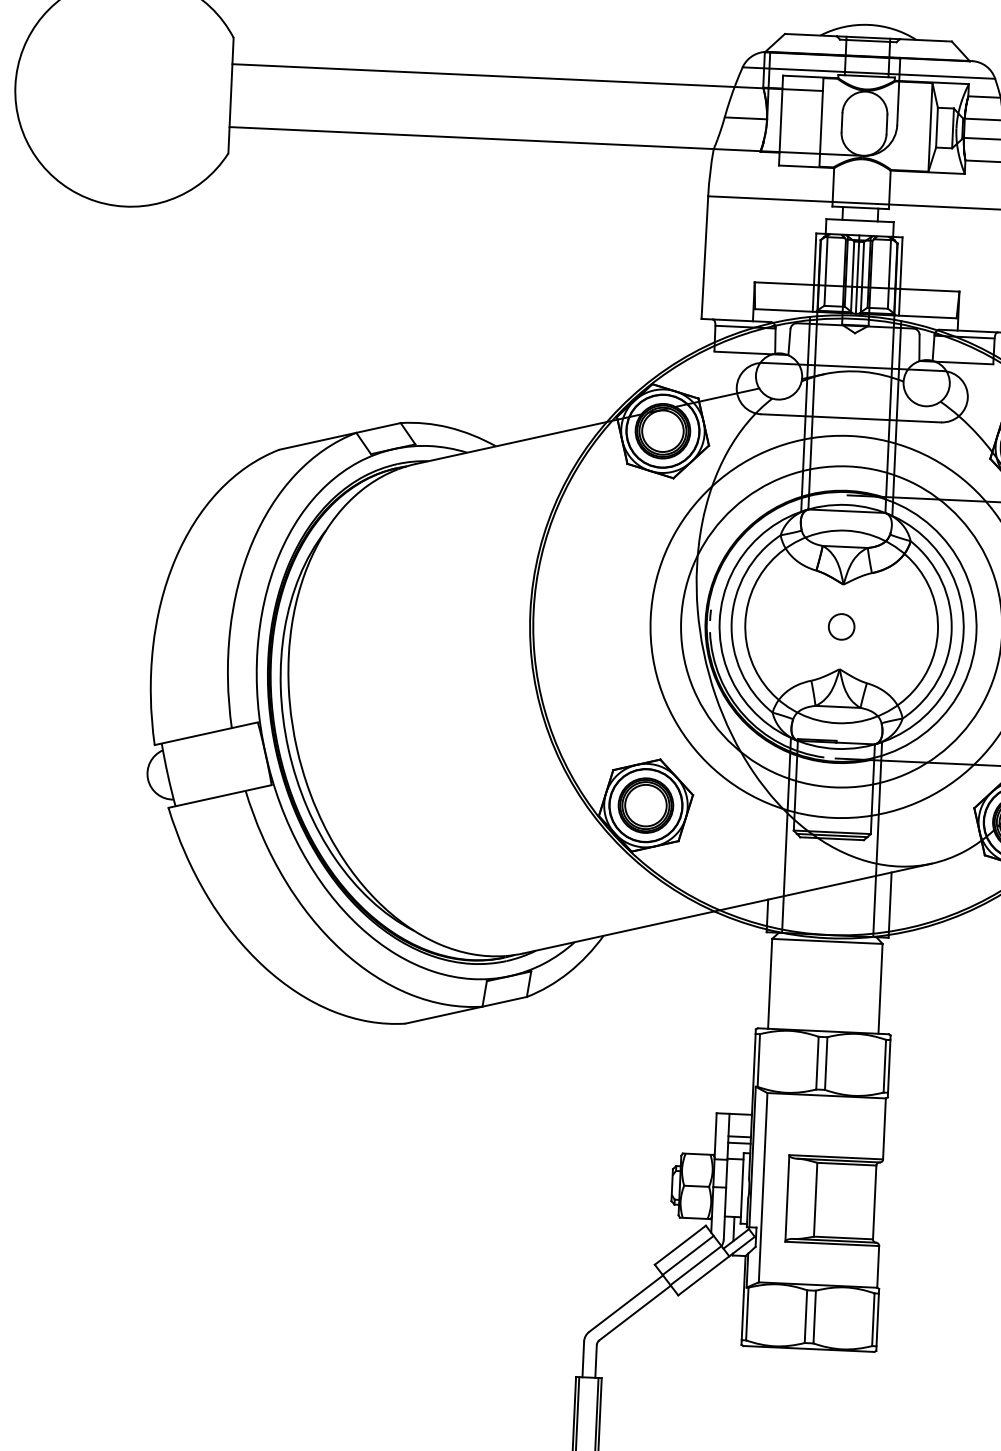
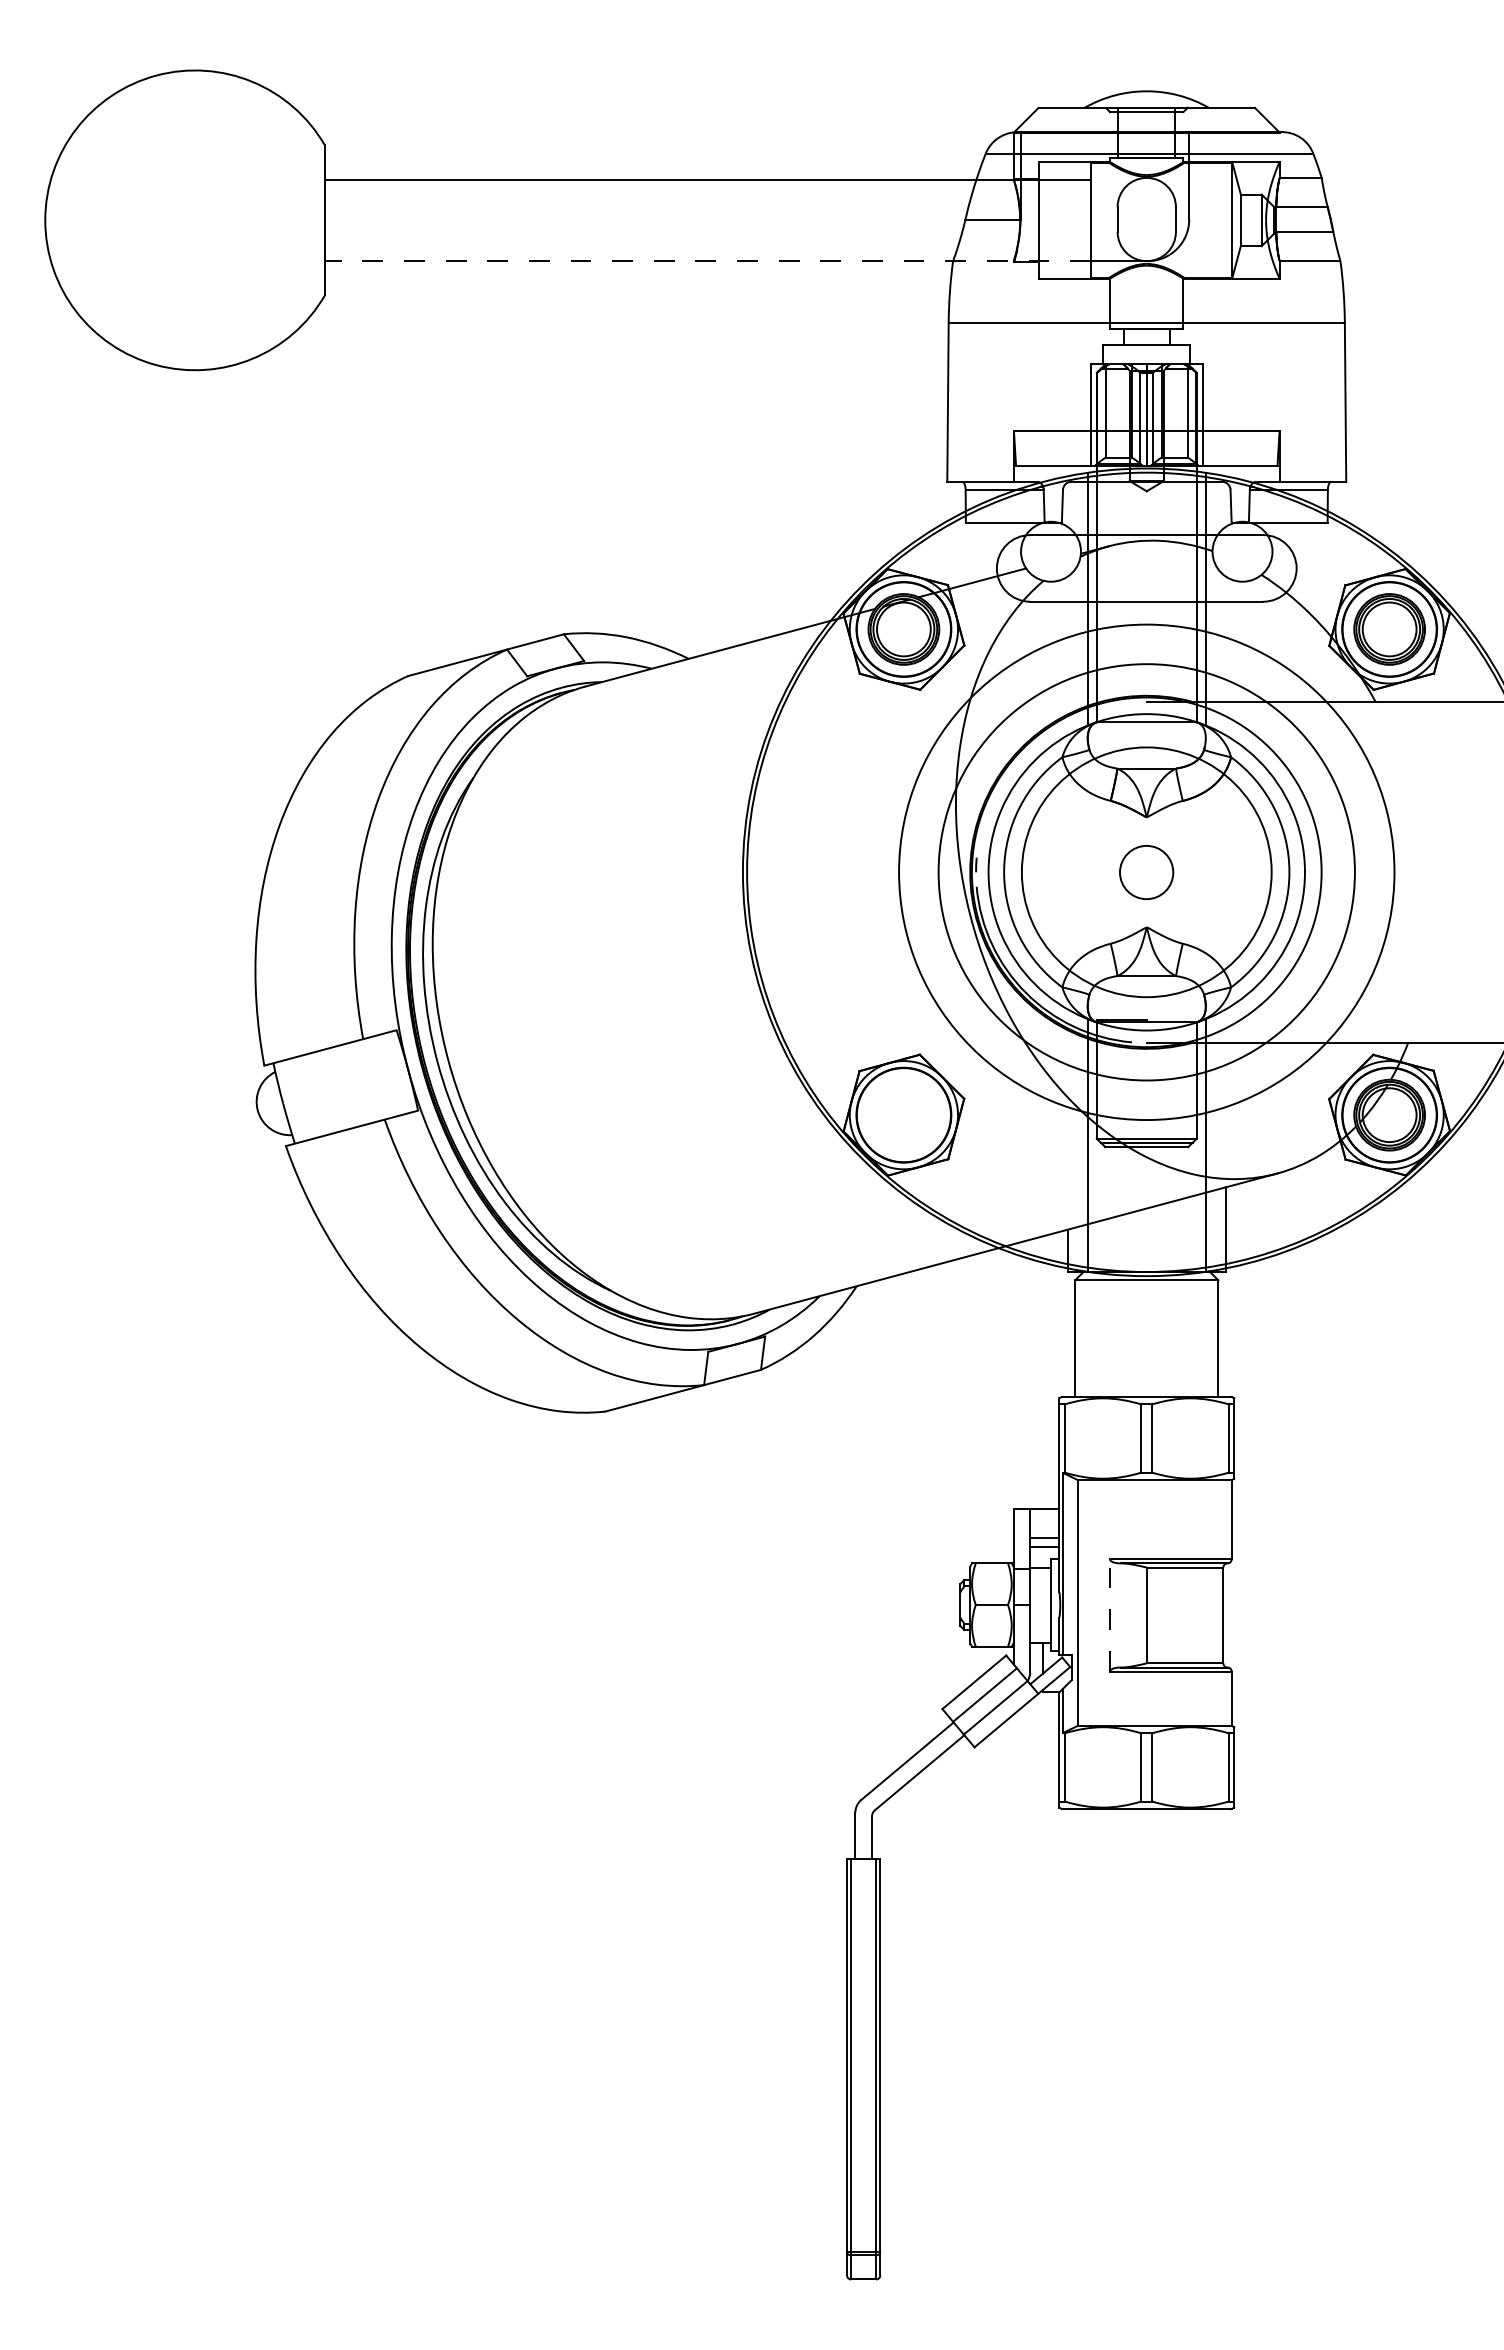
line: (524, 140) -> (707, 261), solid -> dashed
circle: (841, 626) -> (1146, 871), size x1.6
part: (645, 805) -> (903, 1114), removed
line: (787, 1197) -> (1110, 1614), solid -> dashed

